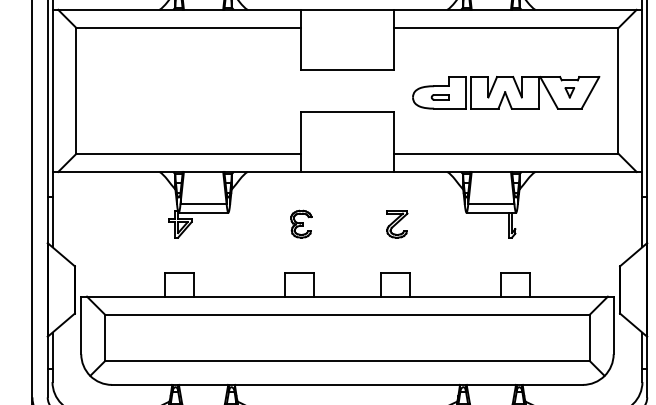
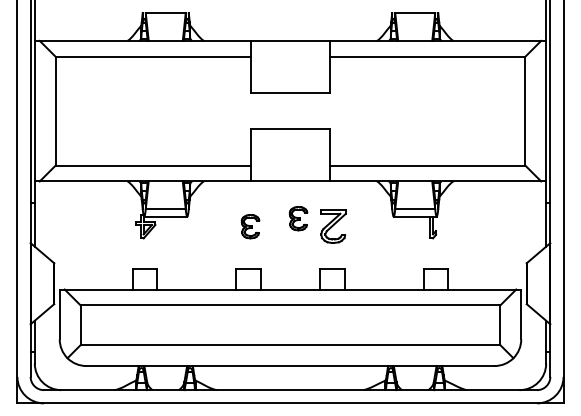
part: (505, 92) -> (427, 112), removed
part: (356, 214) -> (298, 218), added
part: (397, 223) -> (333, 226), size x1.4

